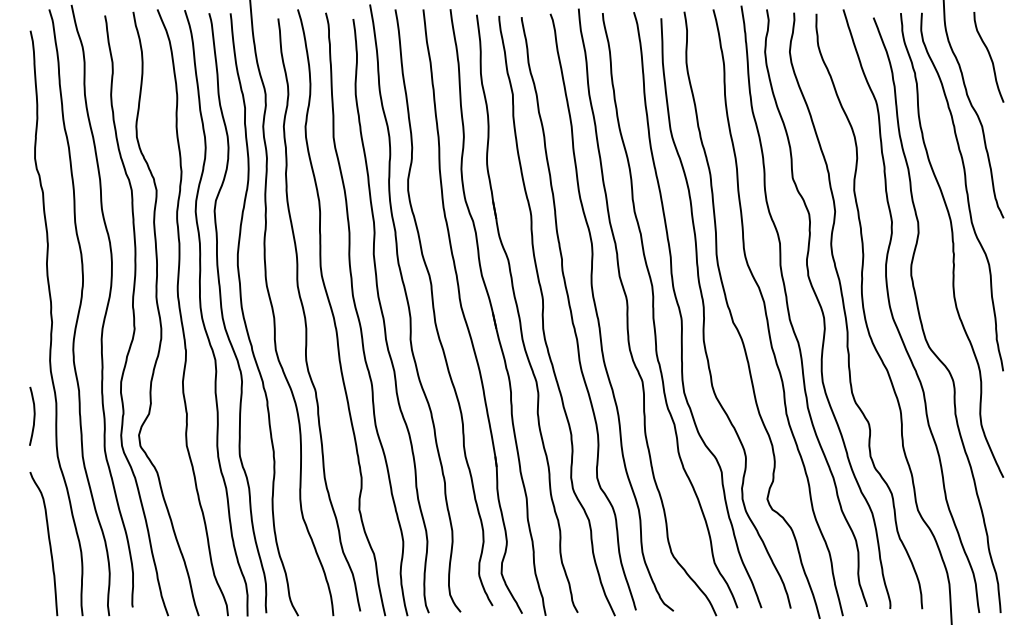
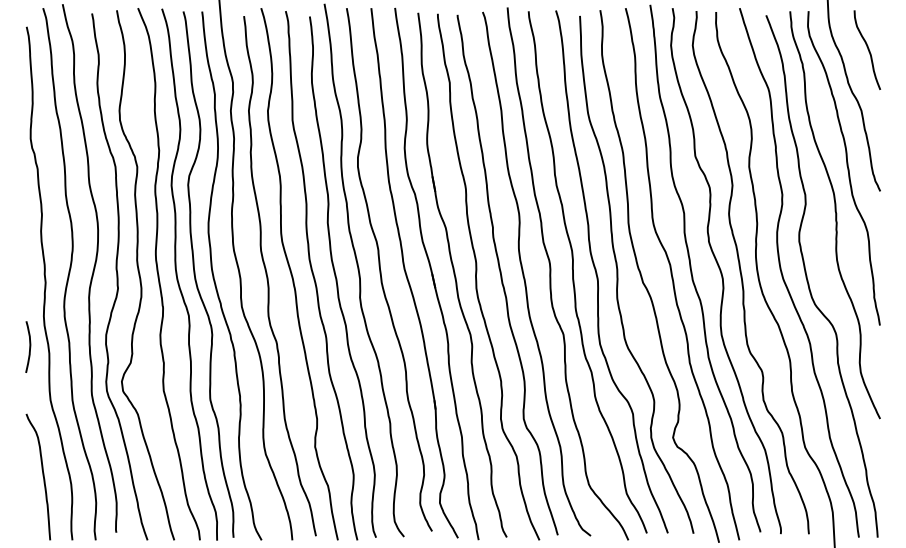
curve: (33, 415) -> (29, 346), moved

